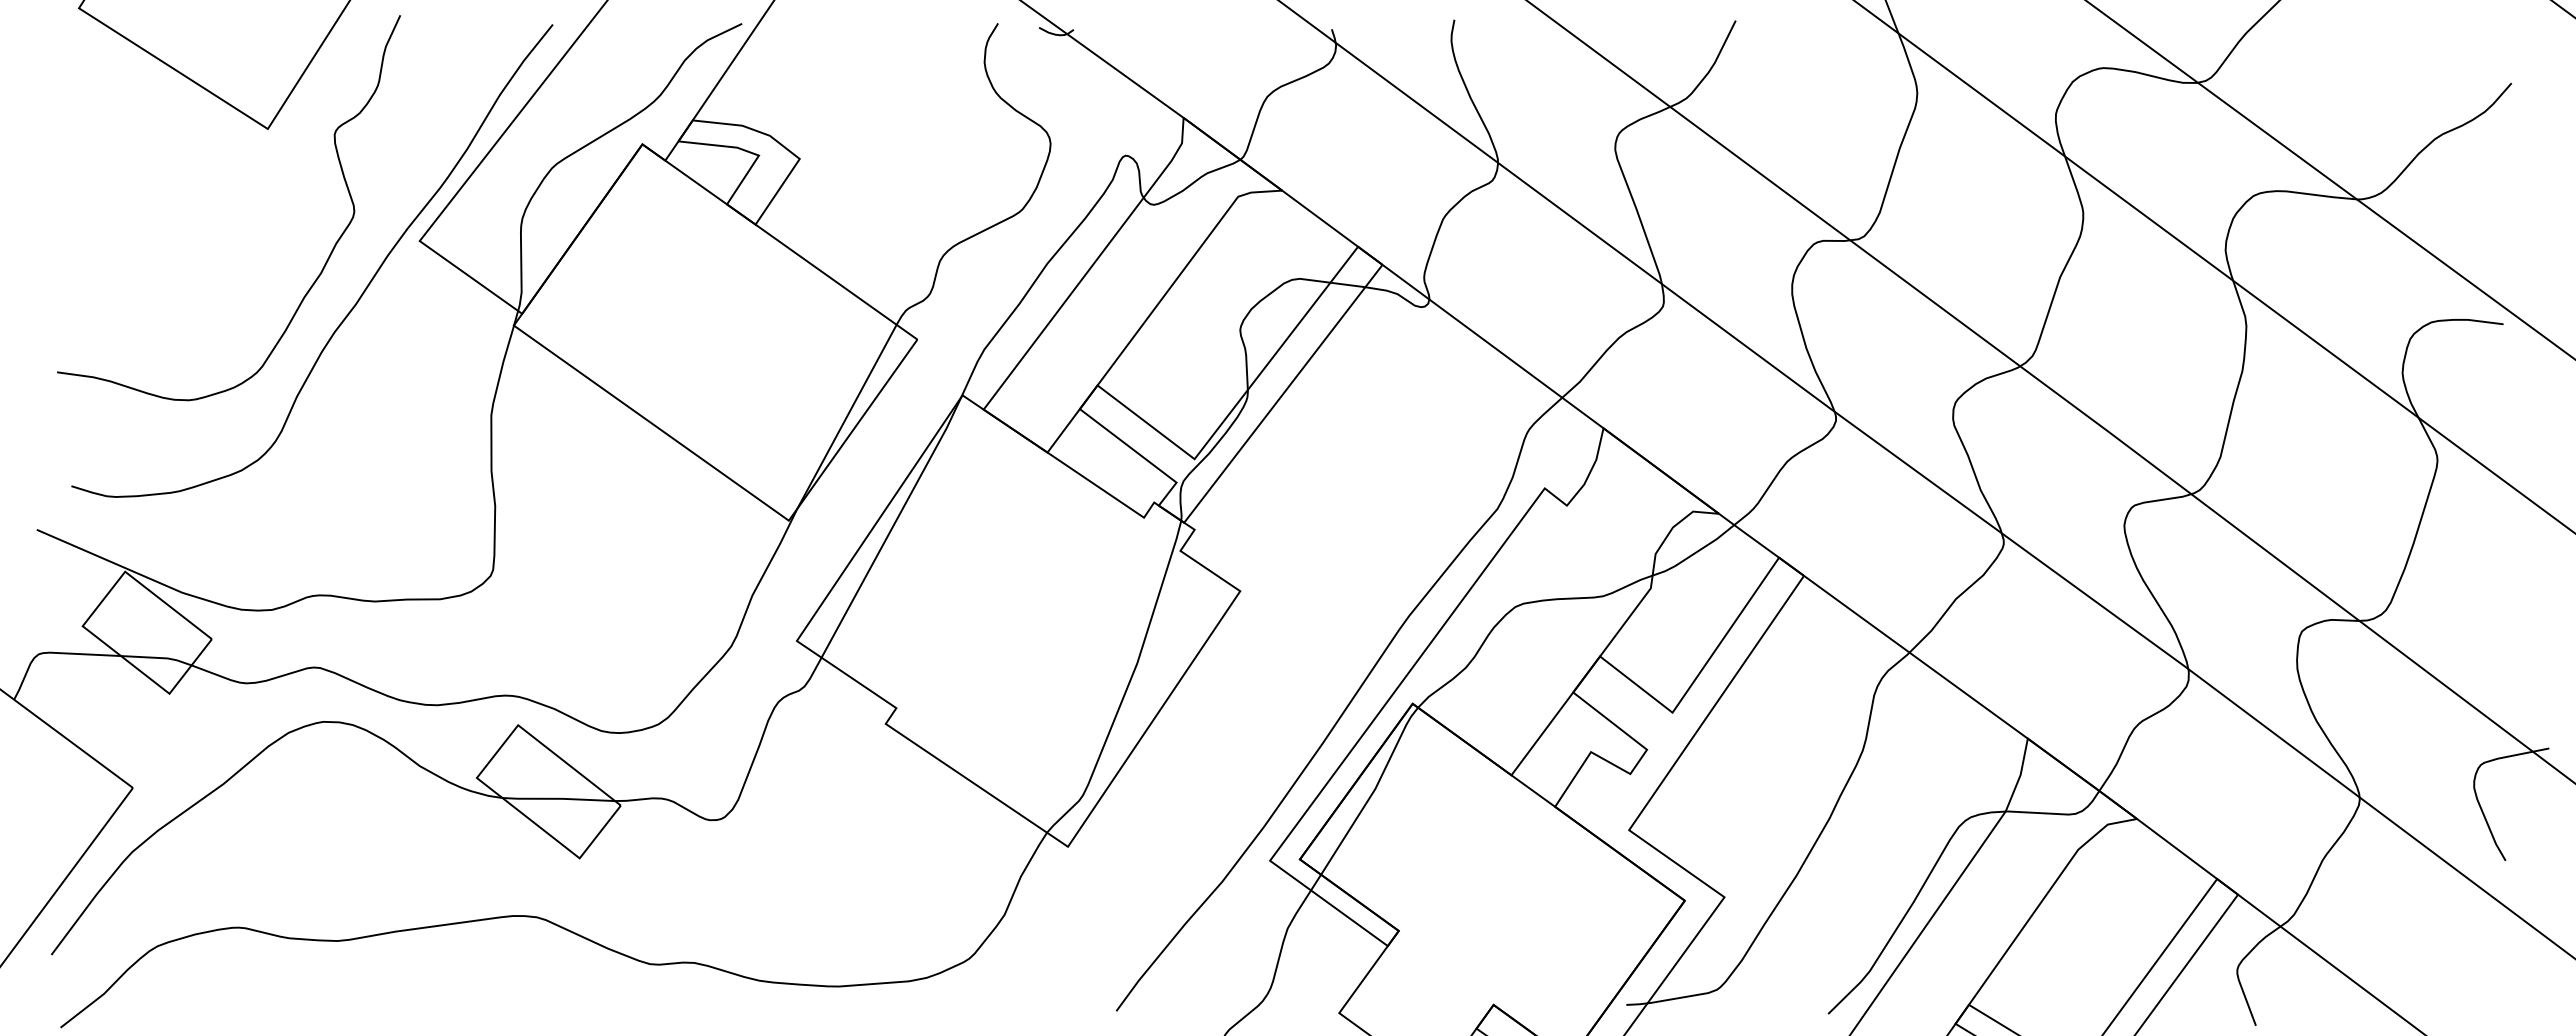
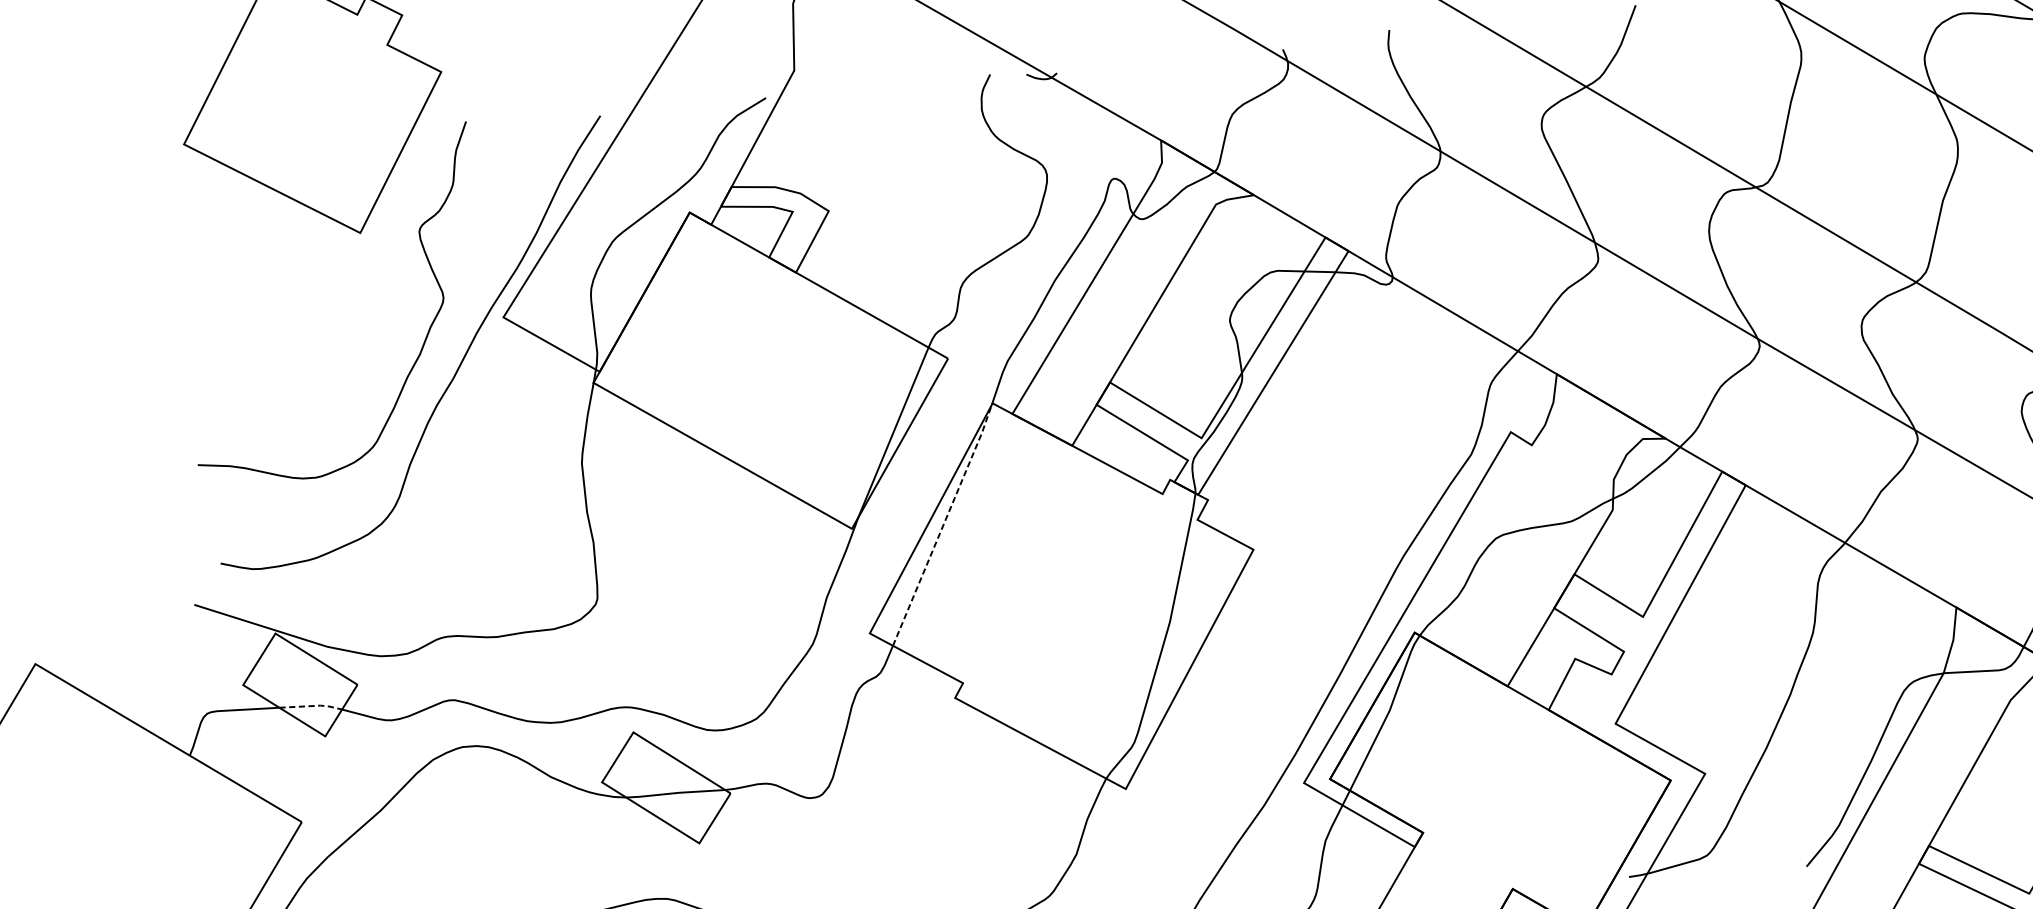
line: (892, 527) -> (943, 525), solid -> dashed
line: (158, 657) -> (312, 705), solid -> dashed

